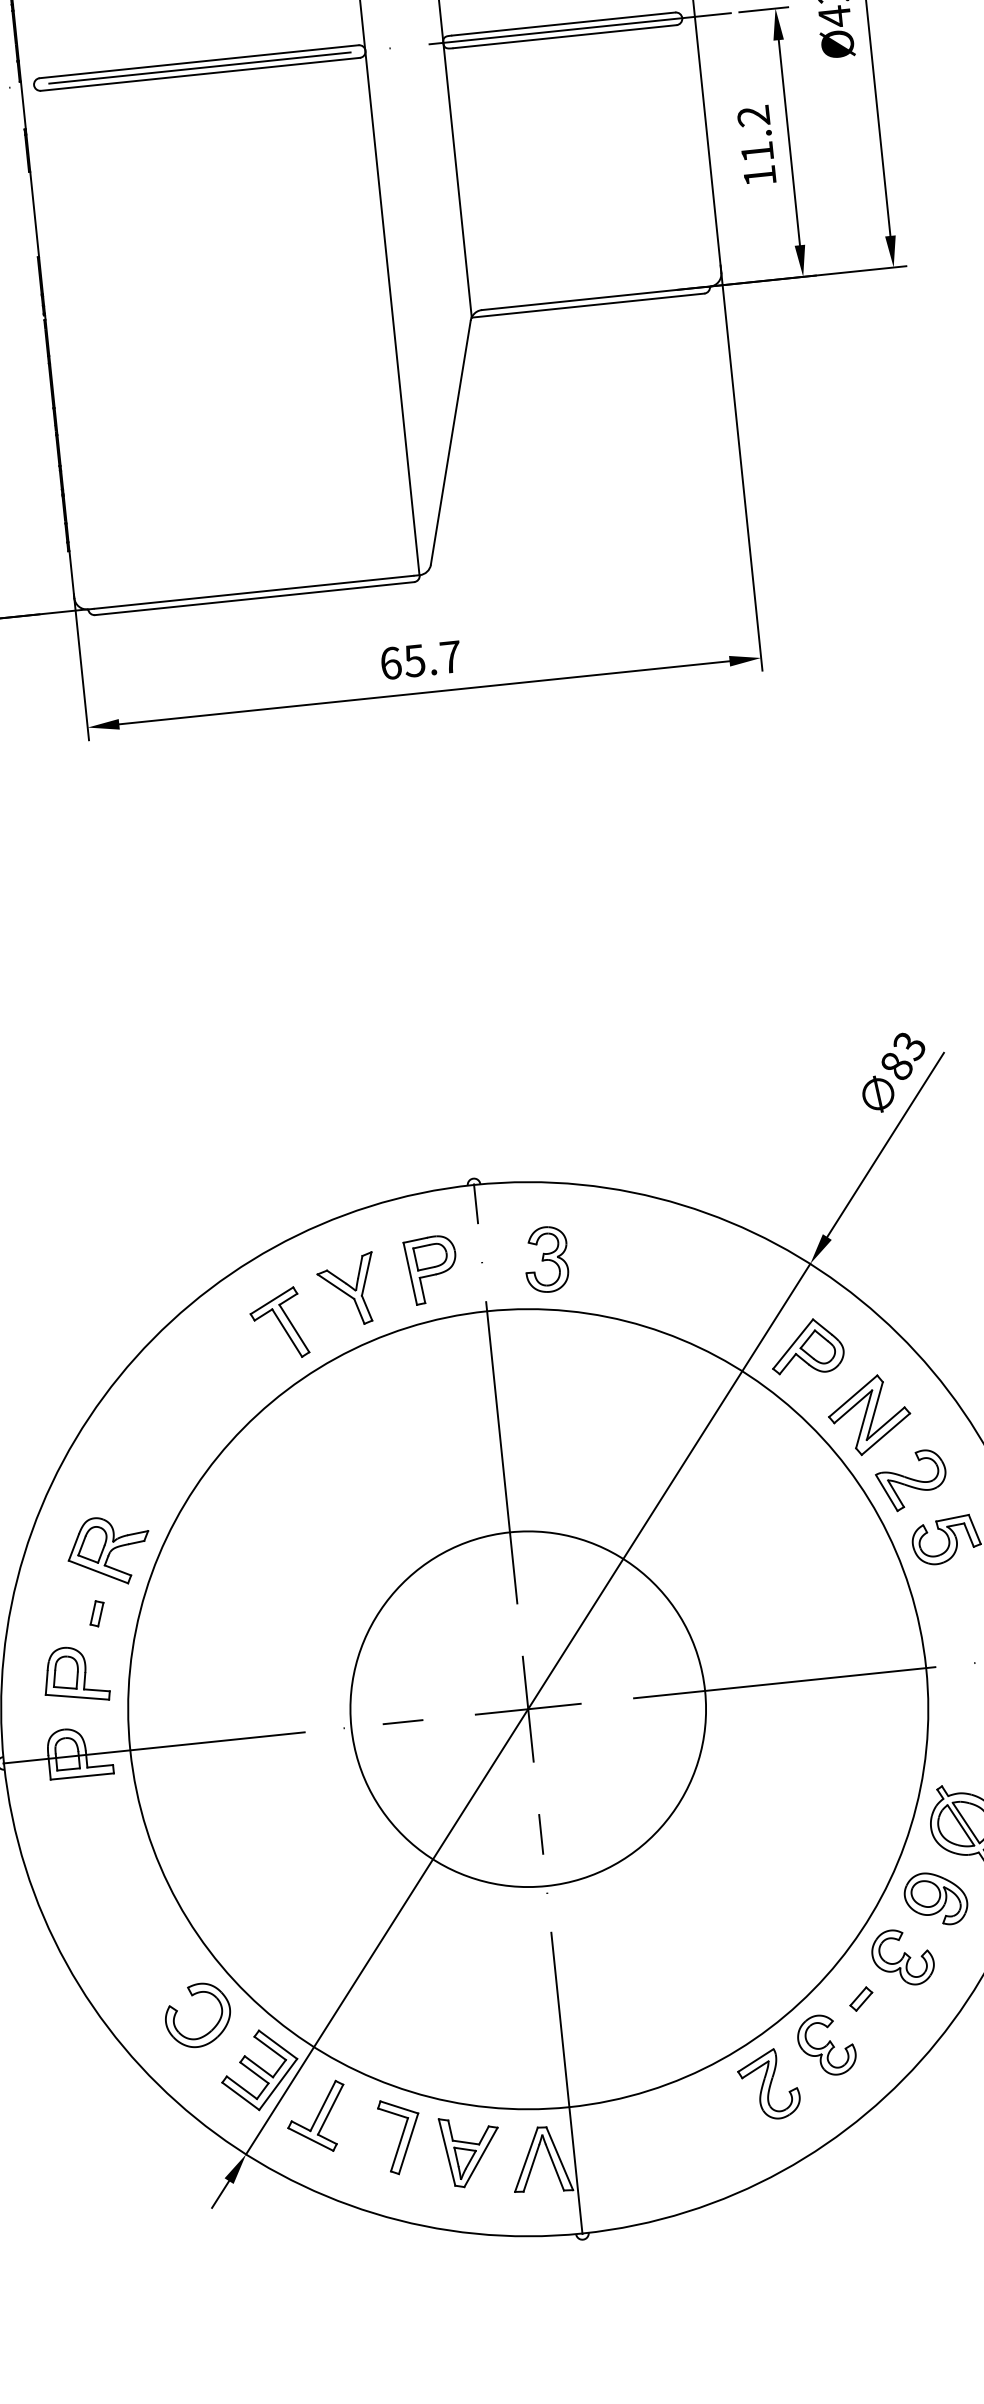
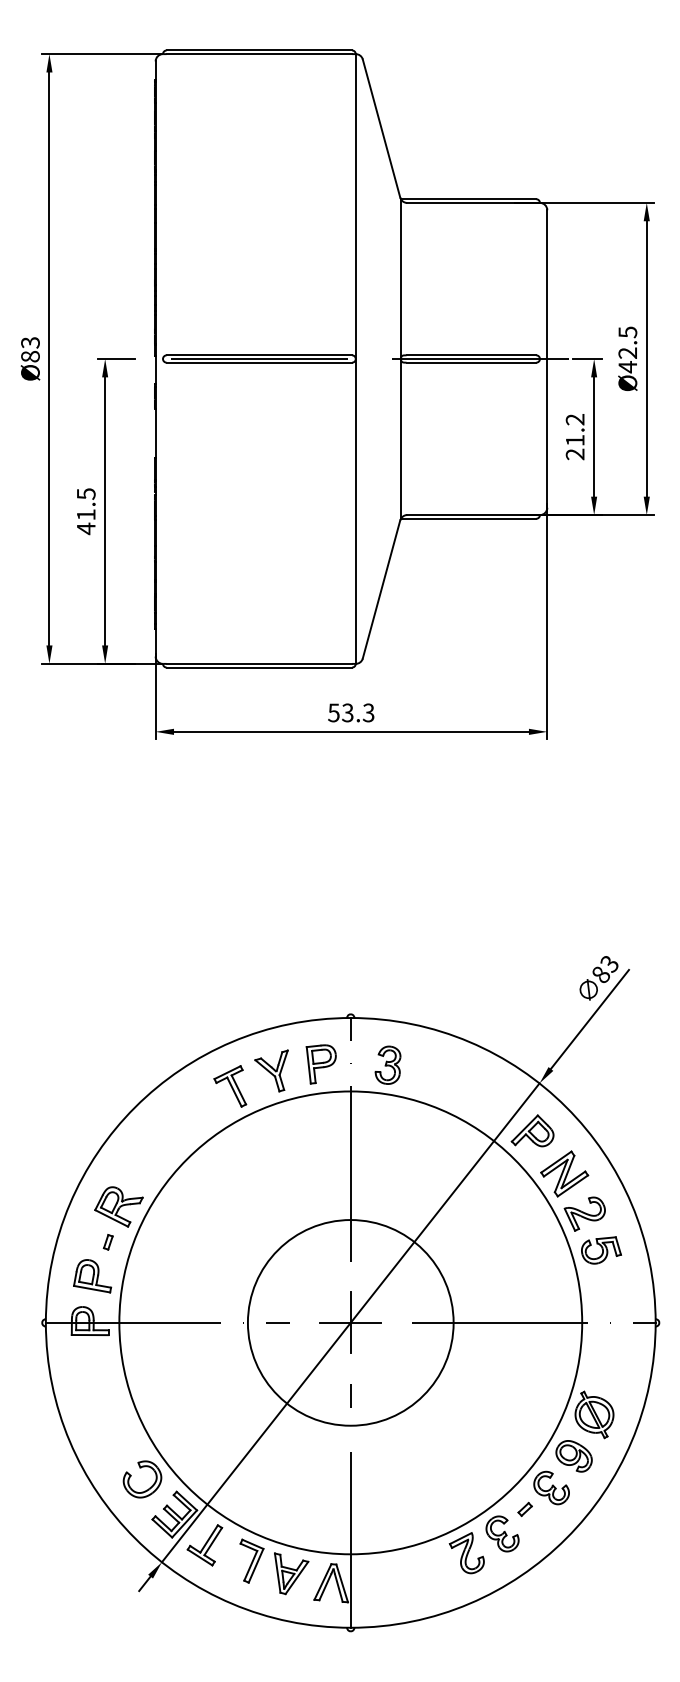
text: (758, 176) -> (574, 454), 11.2 -> 21.2
text: (421, 659) -> (351, 712), 65.7 -> 53.3

